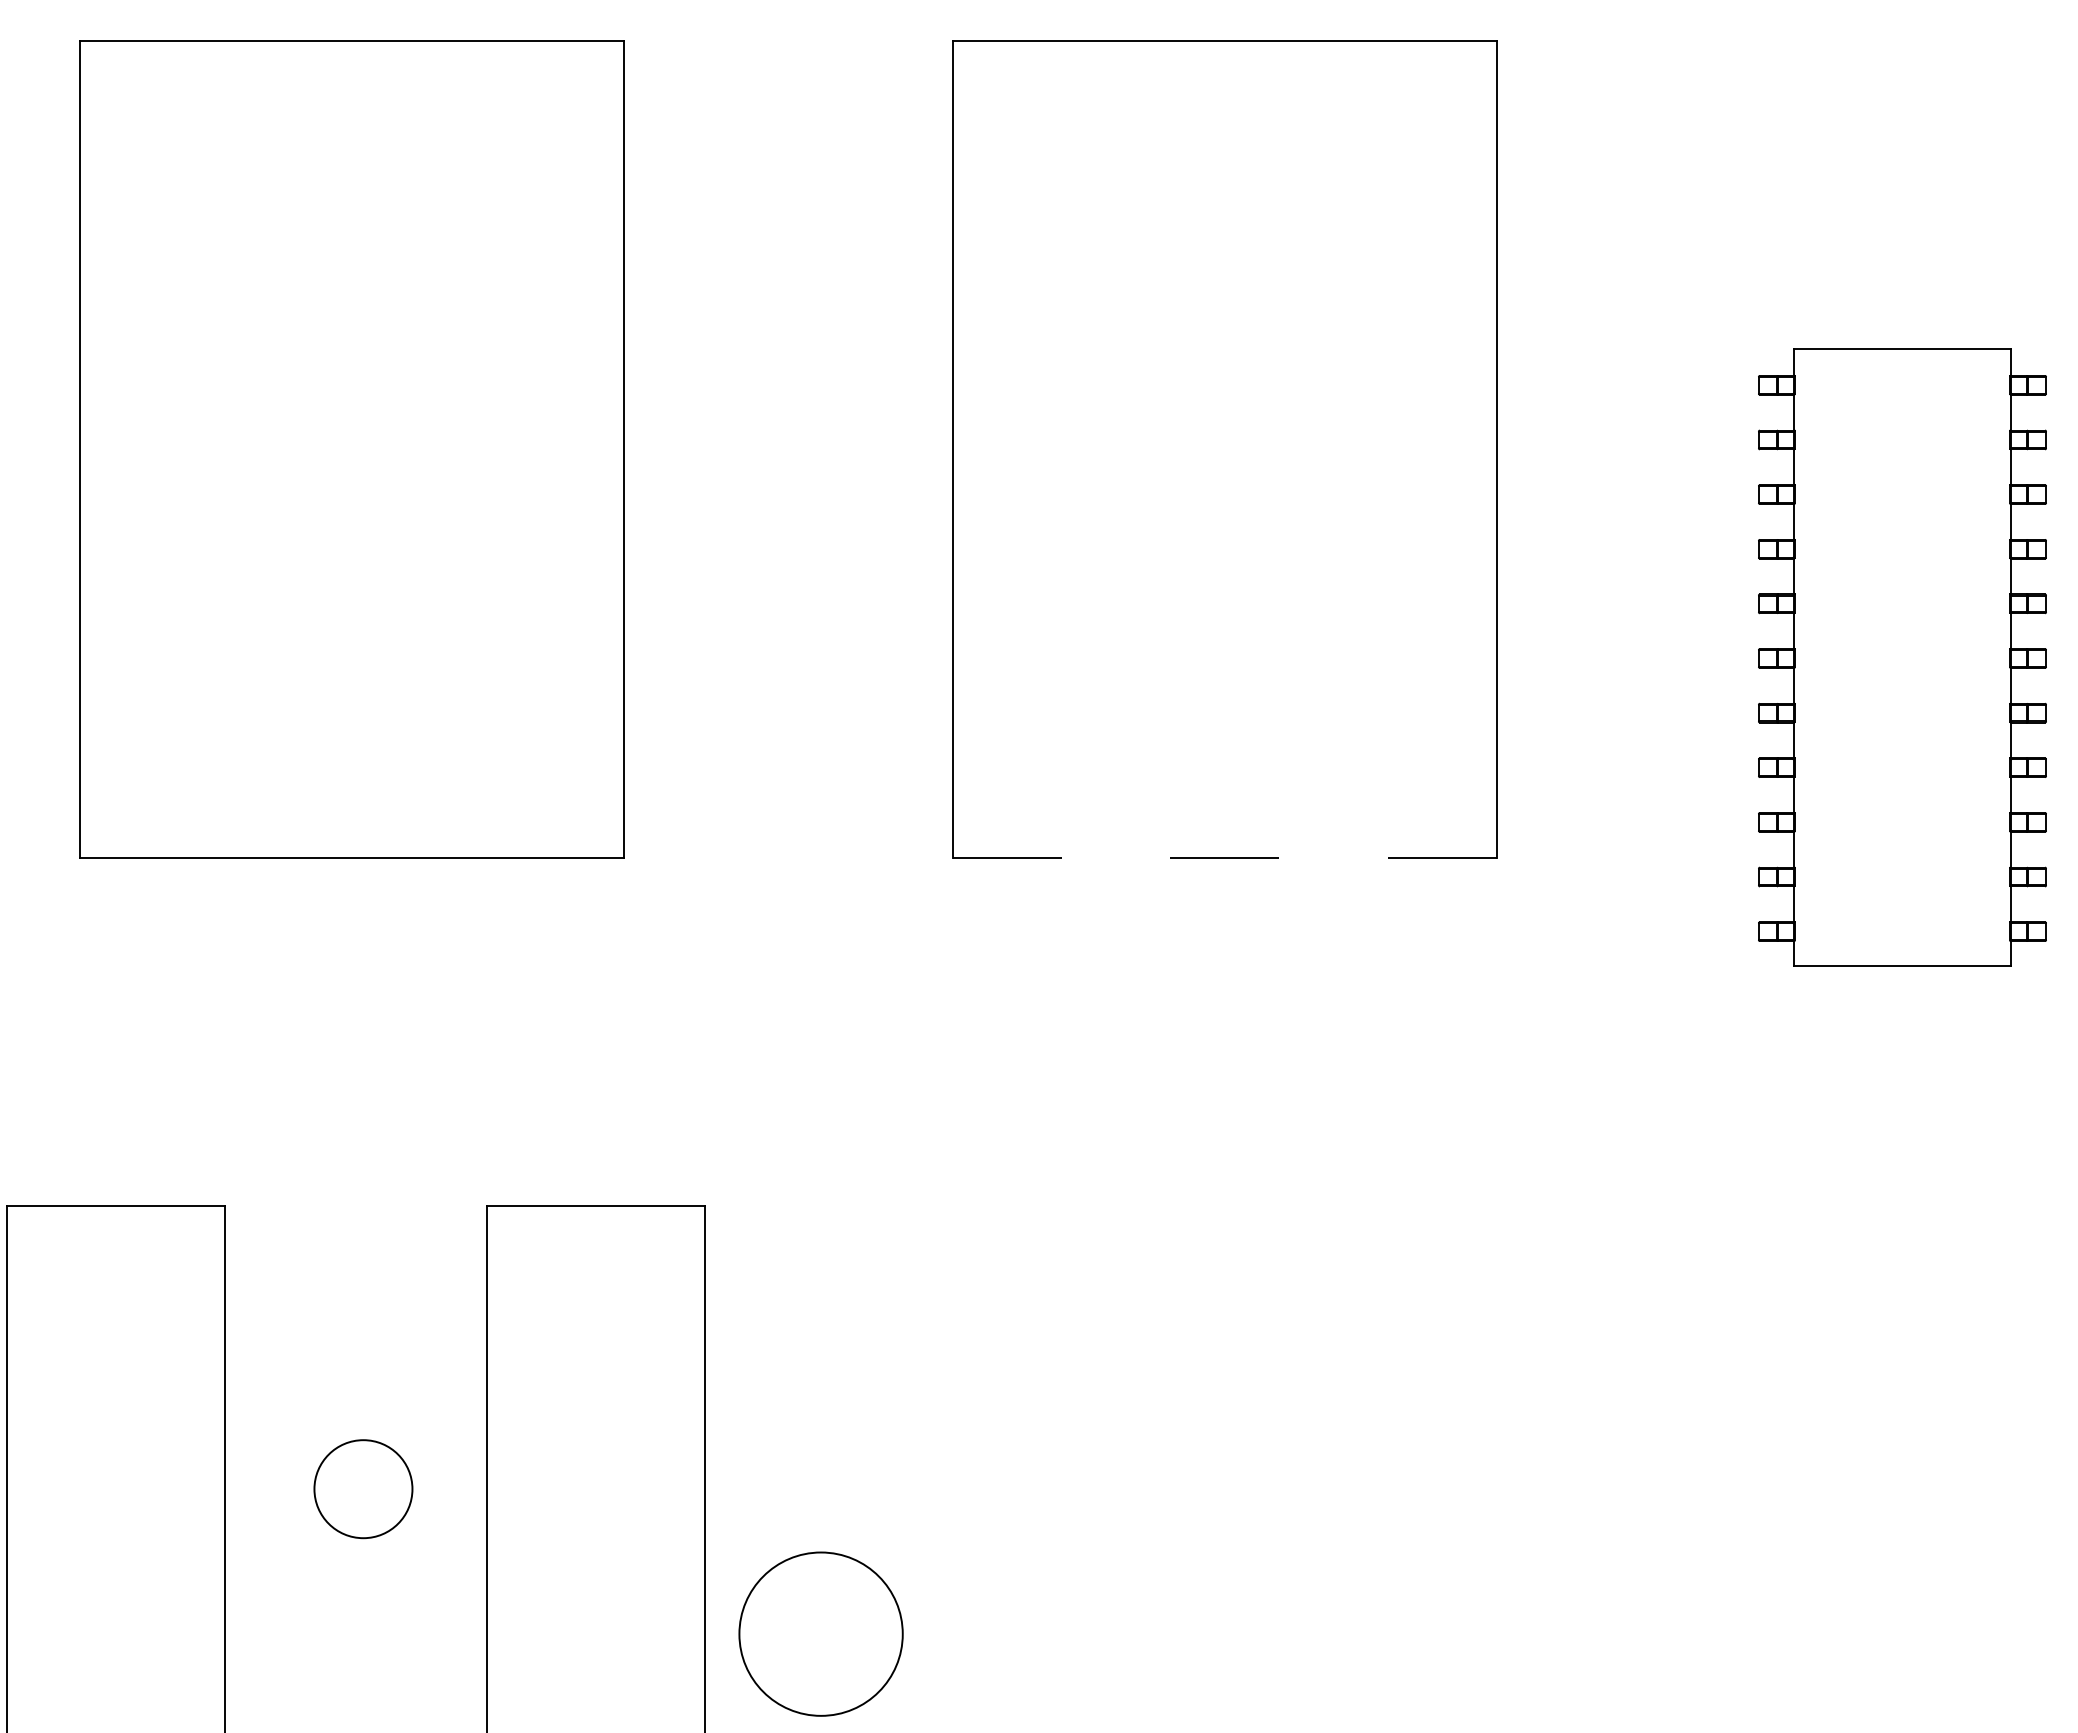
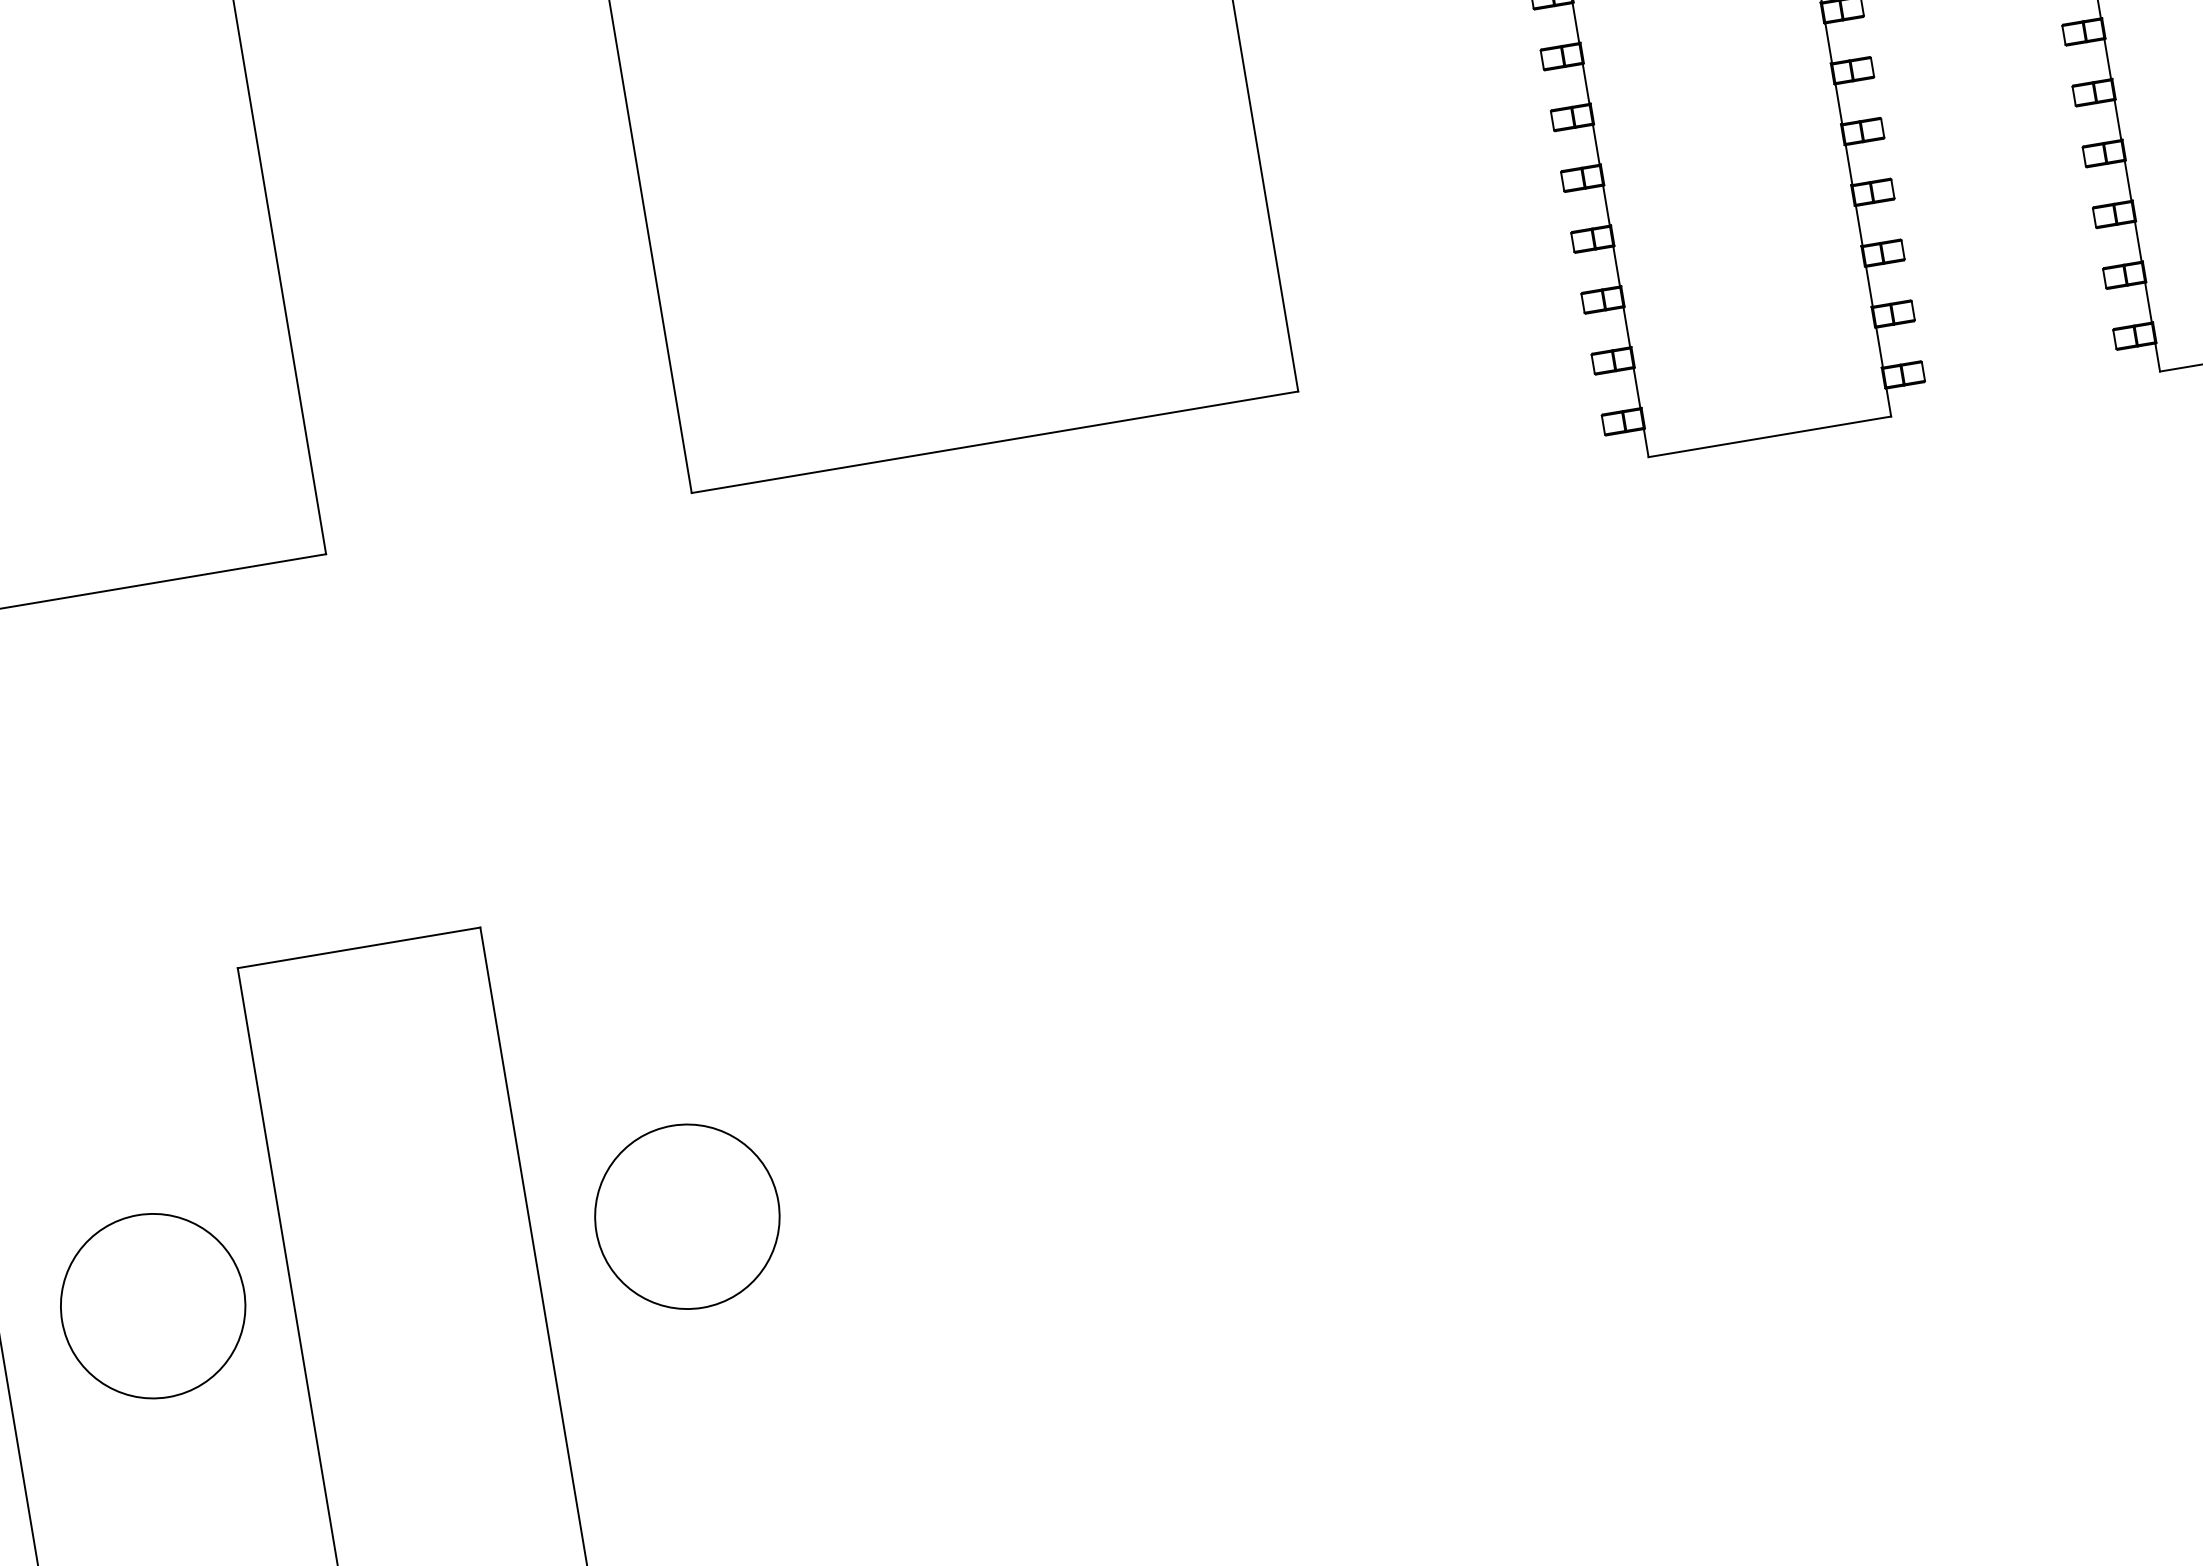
line: (1225, 857) -> (995, 441), dashed -> solid
circle: (363, 1488) -> (153, 1305), size x1.67
circle: (820, 1633) -> (686, 1216), moved

